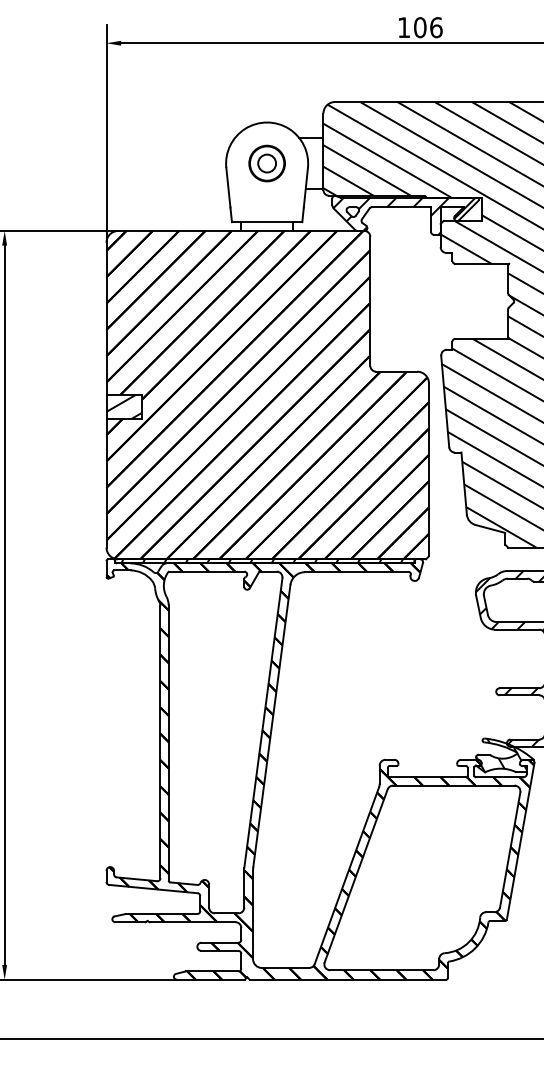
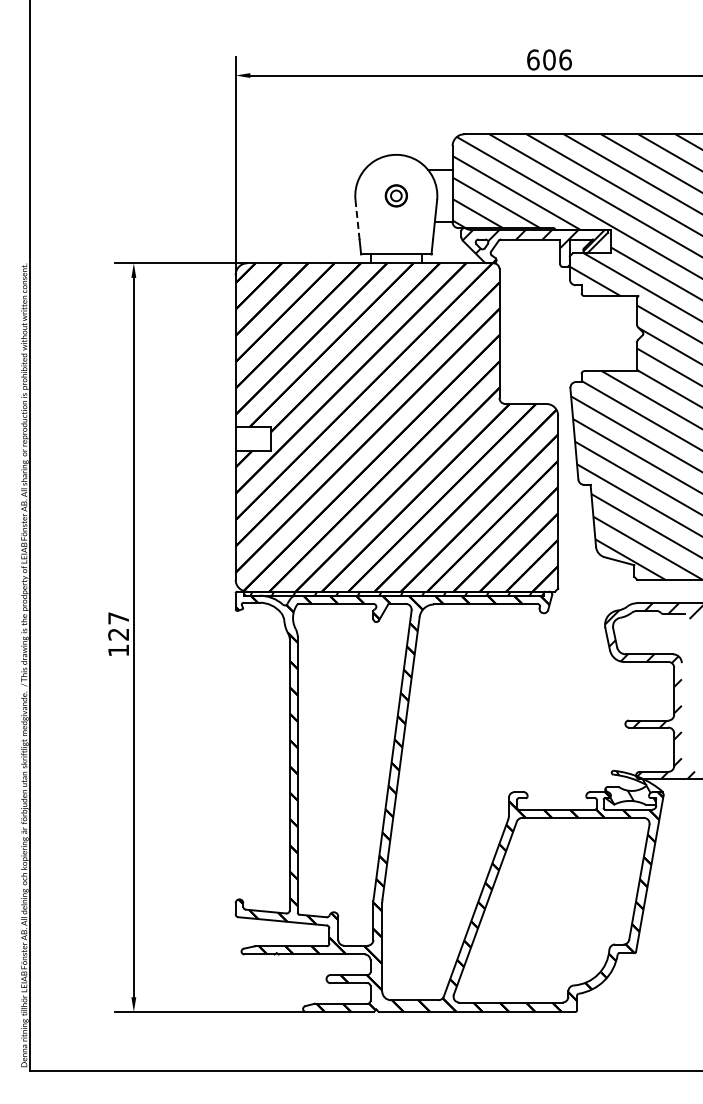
text: (404, 27) -> (533, 59), 106 -> 606
part: (267, 163) -> (396, 195), size x0.6
line: (228, 187) -> (357, 219), solid -> dashed
hatch: (123, 406) -> (252, 438), removed

